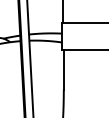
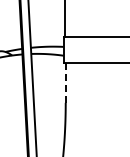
line: (63, 69) -> (65, 82), solid -> dashed

